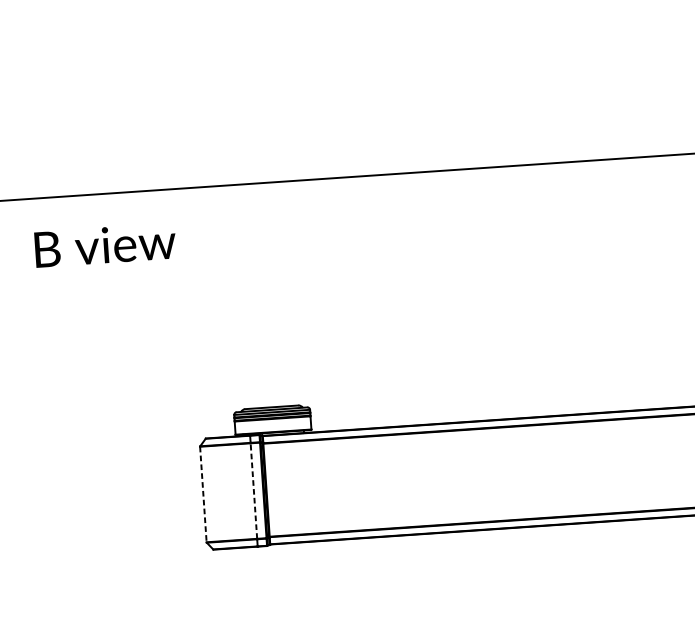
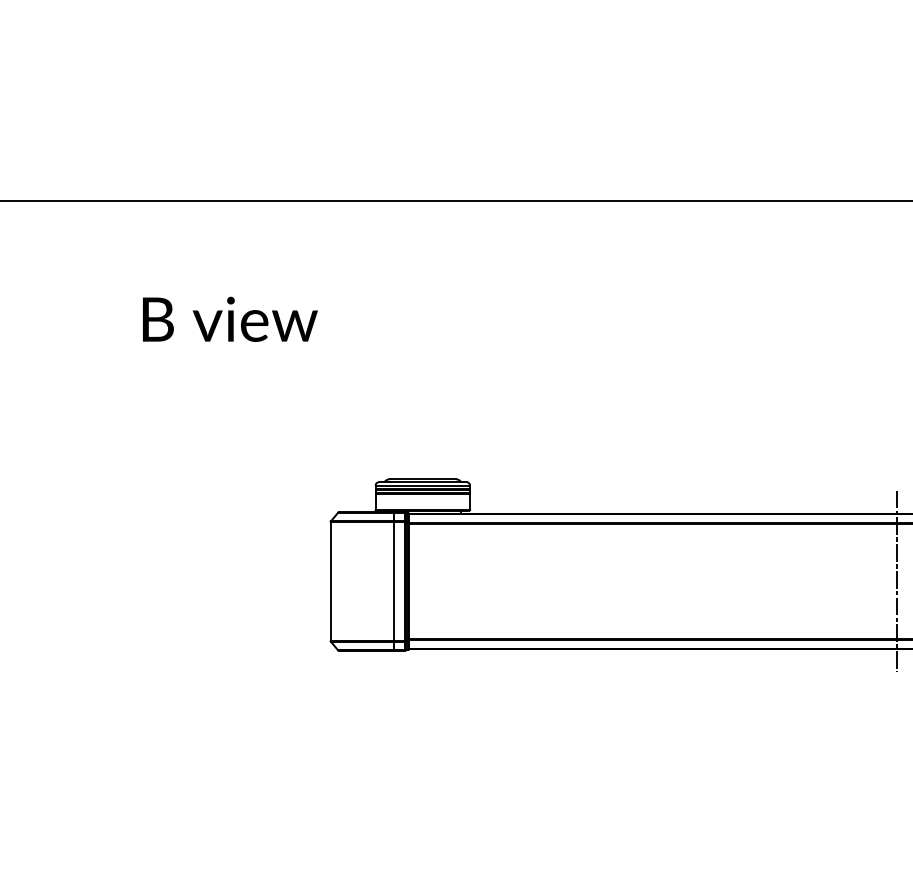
text: (105, 244) -> (230, 318), moved
line: (658, 463) -> (897, 581), added
line: (253, 491) -> (393, 581), dashed -> solid
line: (203, 495) -> (330, 582), dashed -> solid

